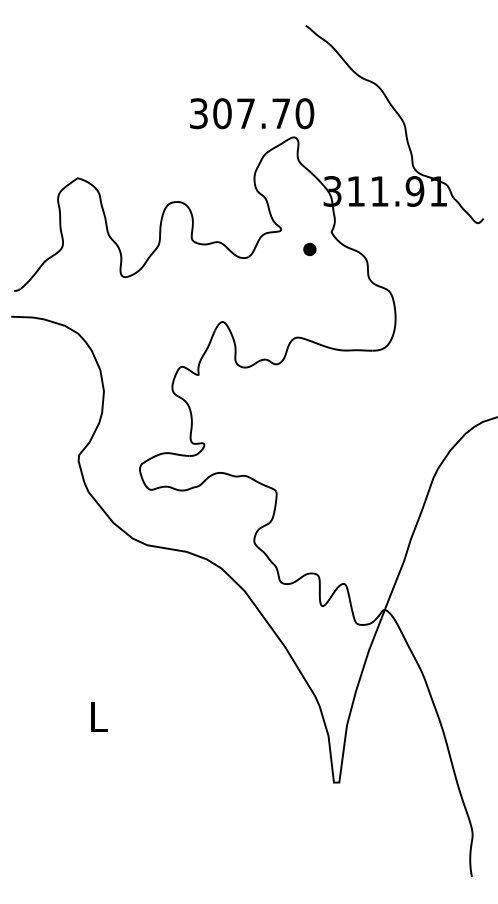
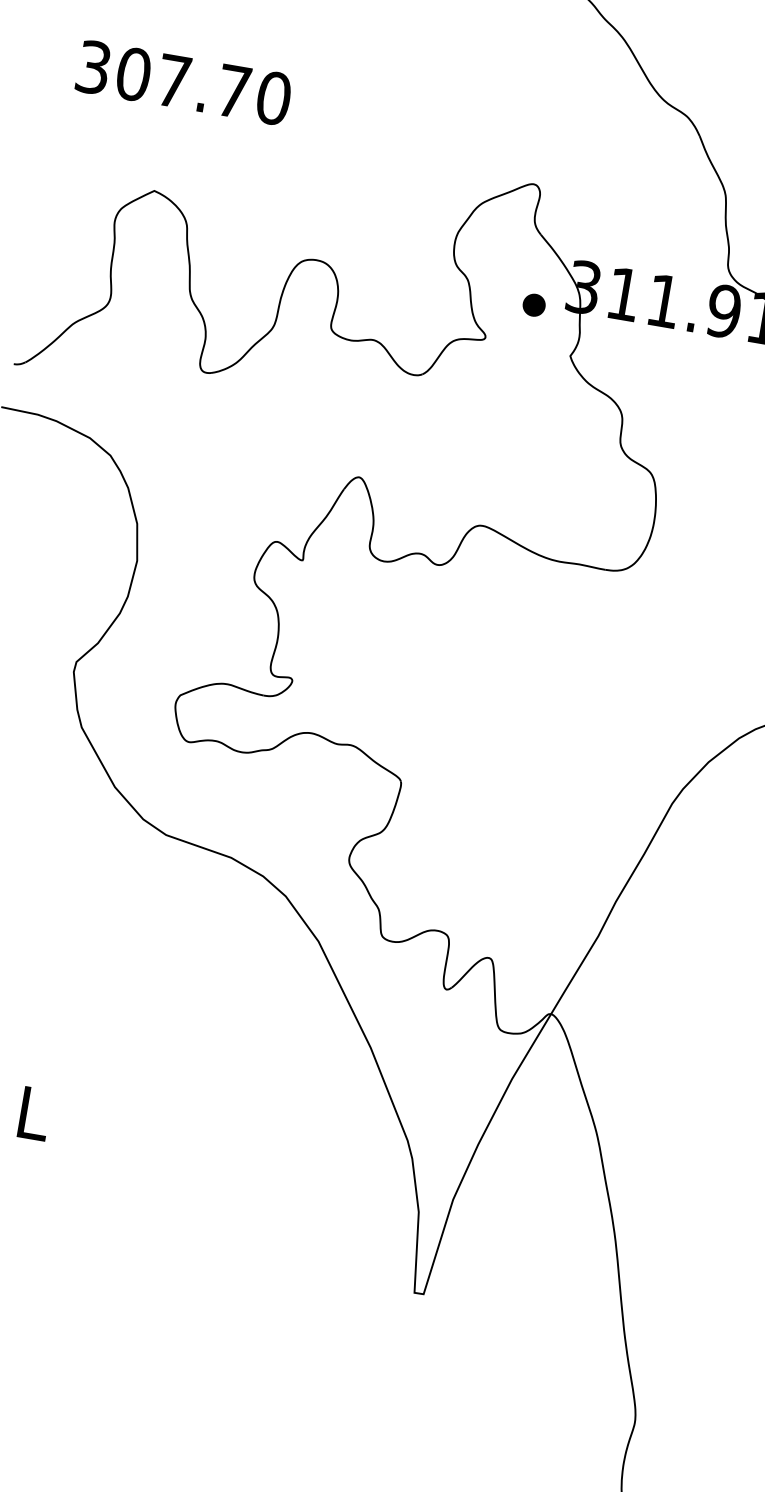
text: (252, 113) -> (184, 82), moved
part: (309, 248) -> (533, 303), moved

